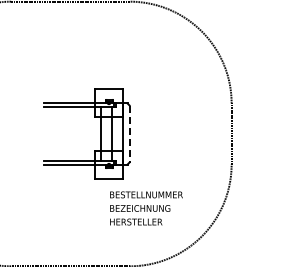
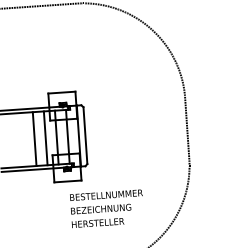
line: (78, 133) -> (34, 138), added
line: (89, 133) -> (45, 137), added
line: (129, 134) -> (85, 136), dashed -> solid

